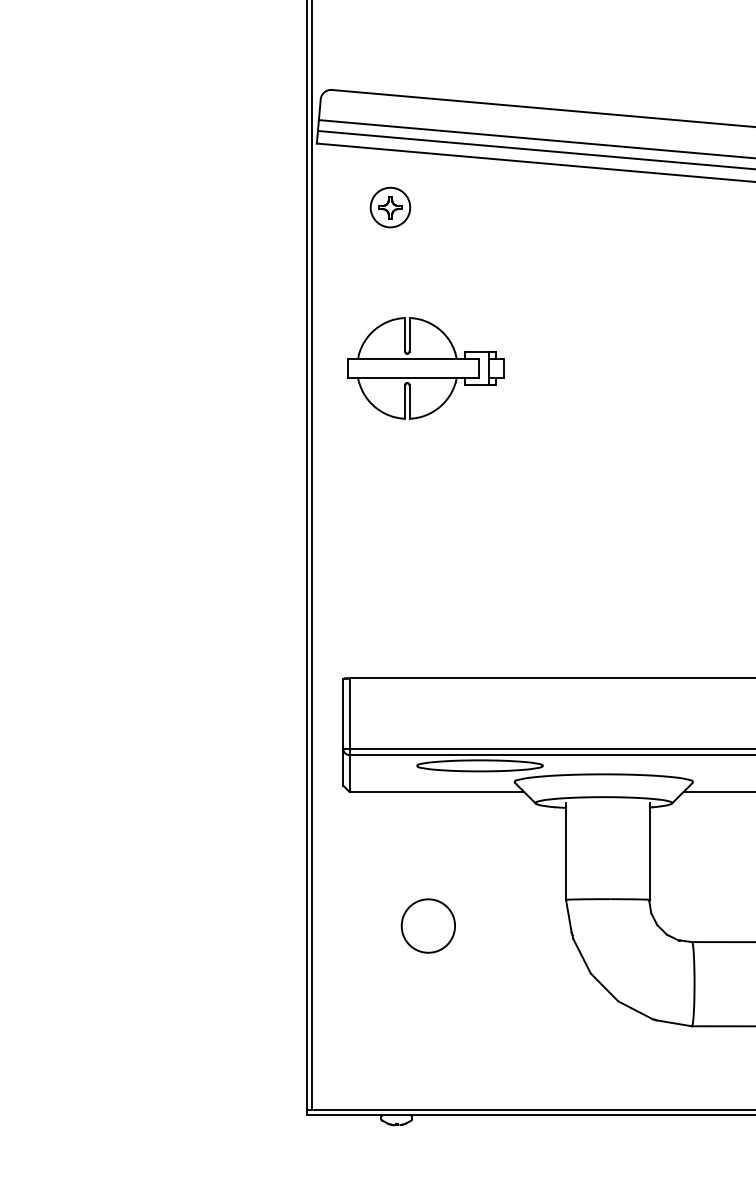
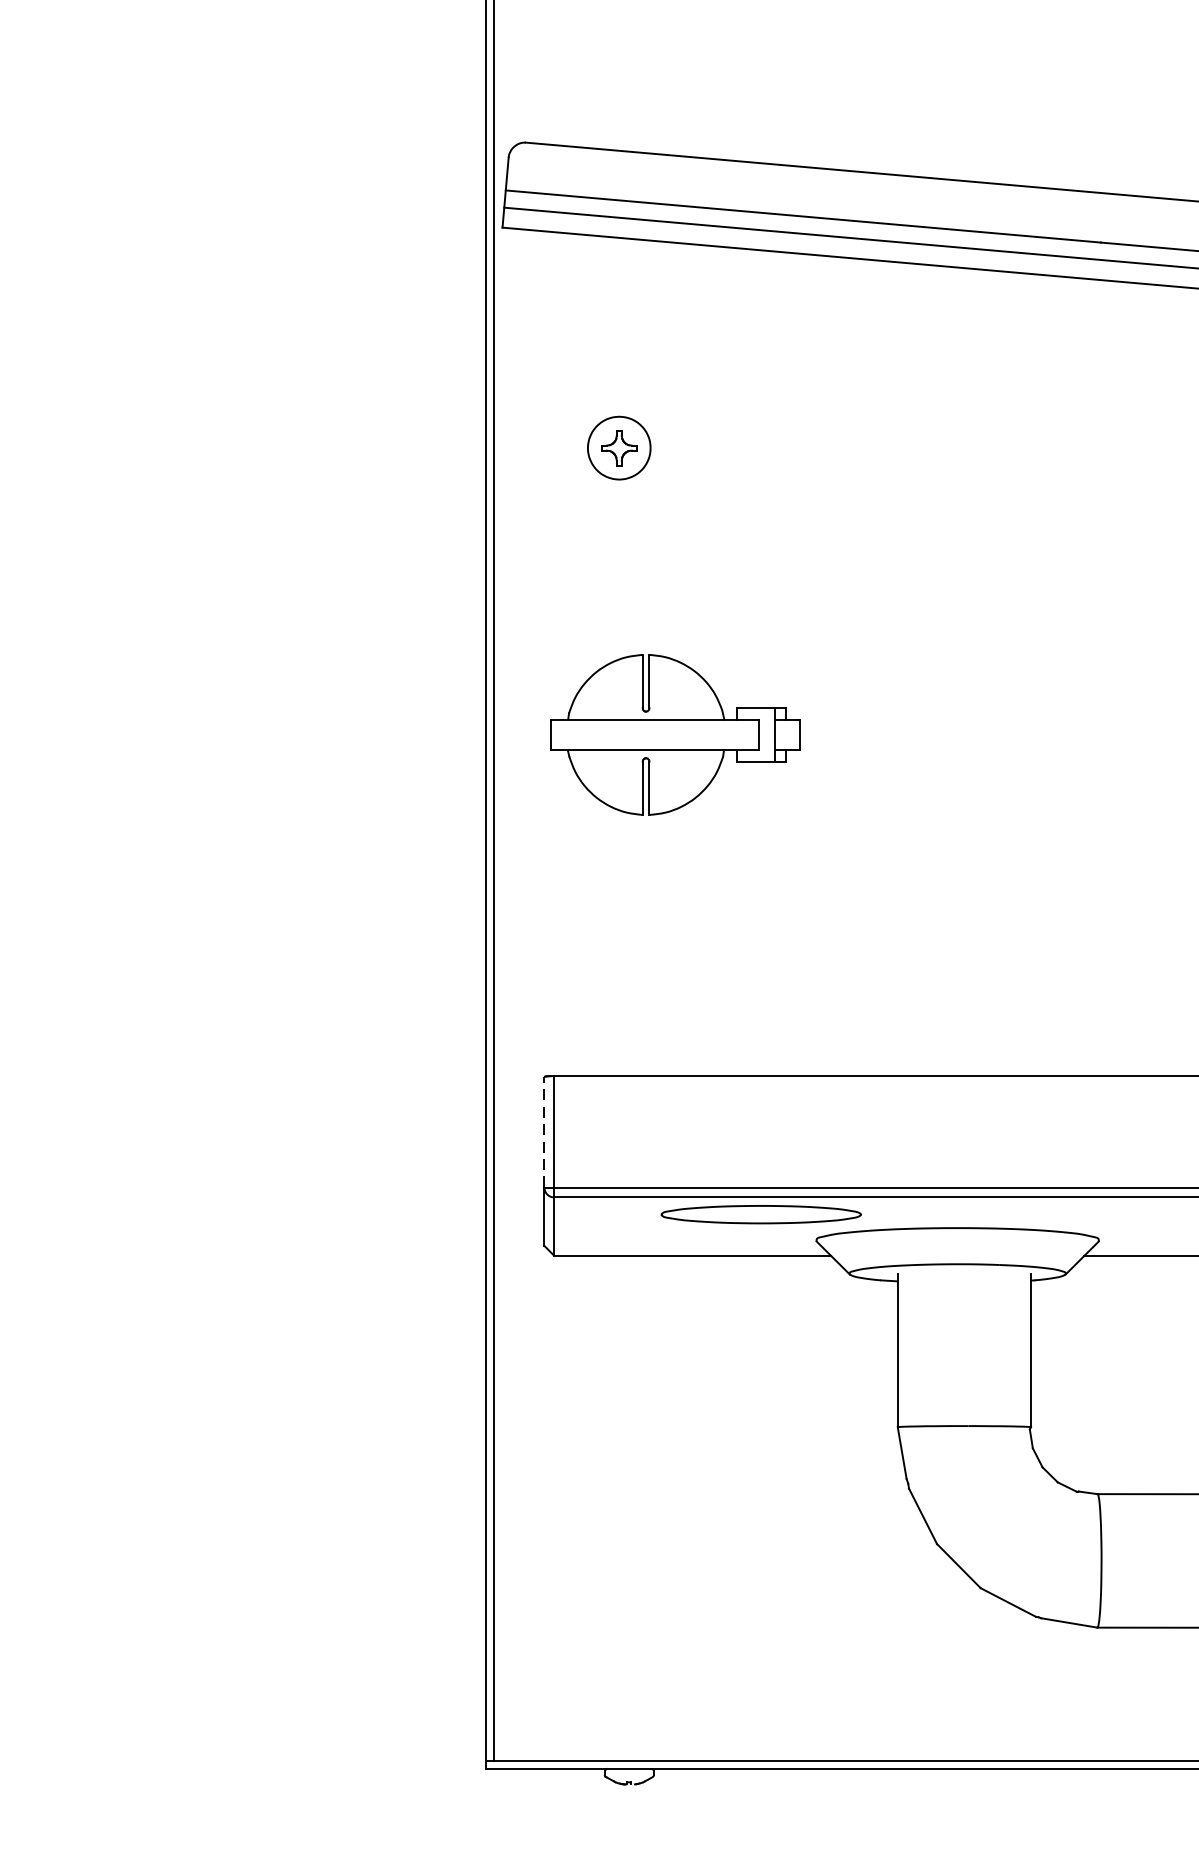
part: (390, 207) -> (619, 448), moved
part: (425, 368) -> (674, 735), moved
line: (343, 713) -> (544, 1131), solid -> dashed
part: (427, 925) -> (678, 1467), removed

